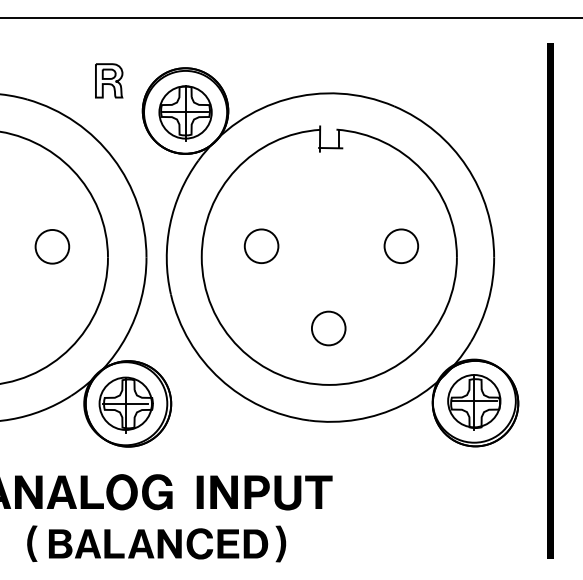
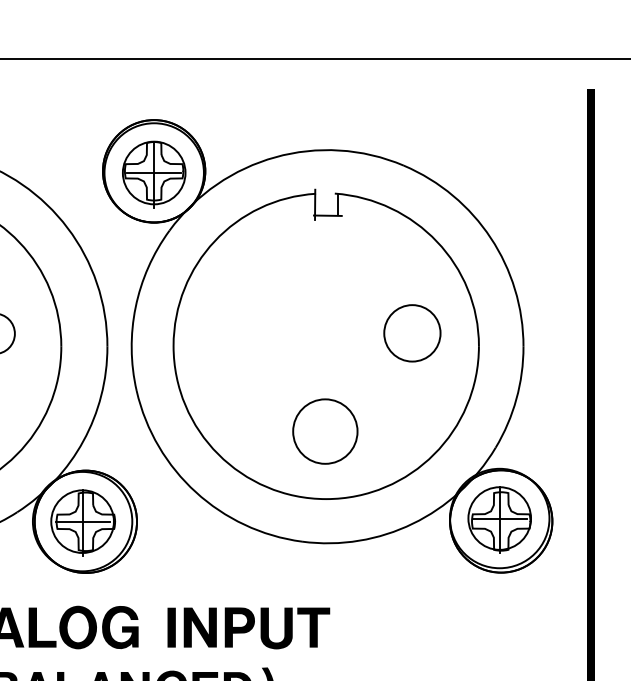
part: (109, 80) -> (63, 134), removed
part: (261, 245) -> (245, 332), removed
part: (401, 245) -> (412, 332), size x1.4
part: (328, 328) -> (325, 431), size x1.6

